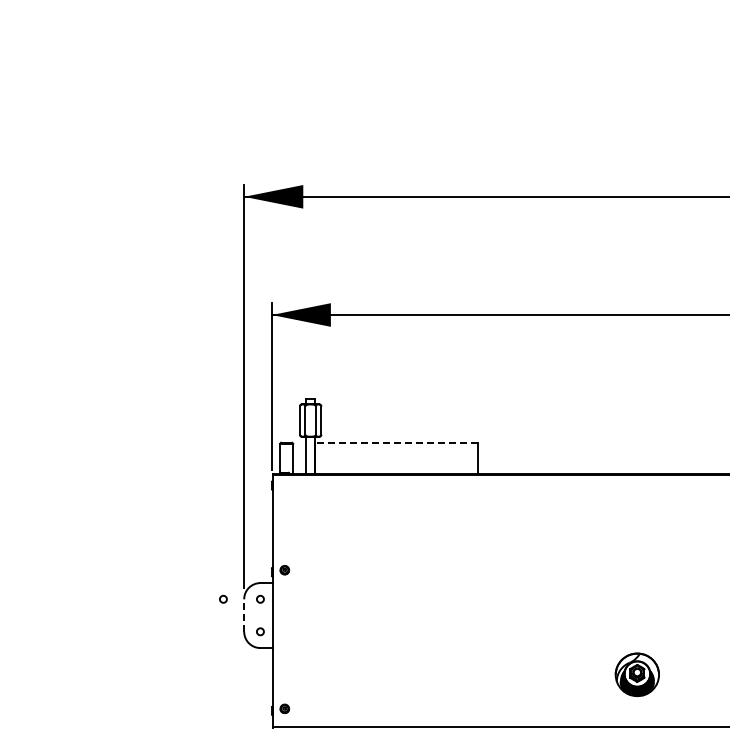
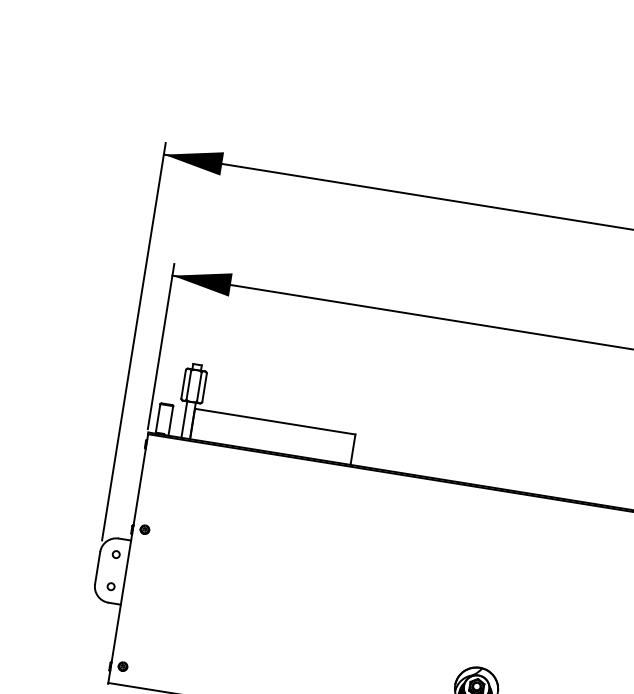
line: (395, 442) -> (274, 421), dashed -> solid
circle: (223, 598) -> (79, 547), removed
line: (244, 615) -> (97, 568), dashed -> solid

